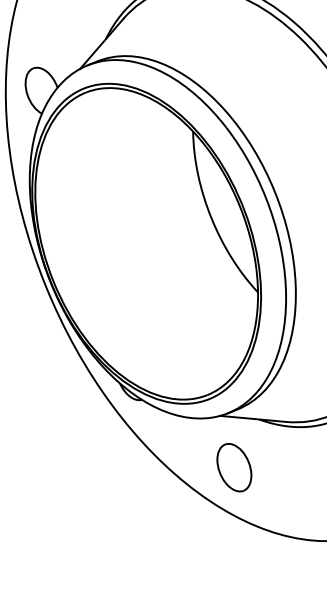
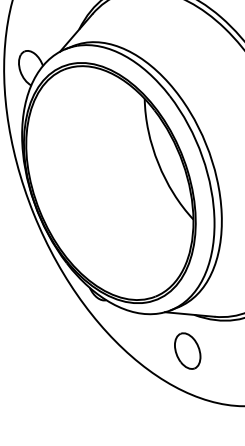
part: (234, 467) -> (187, 350), moved

